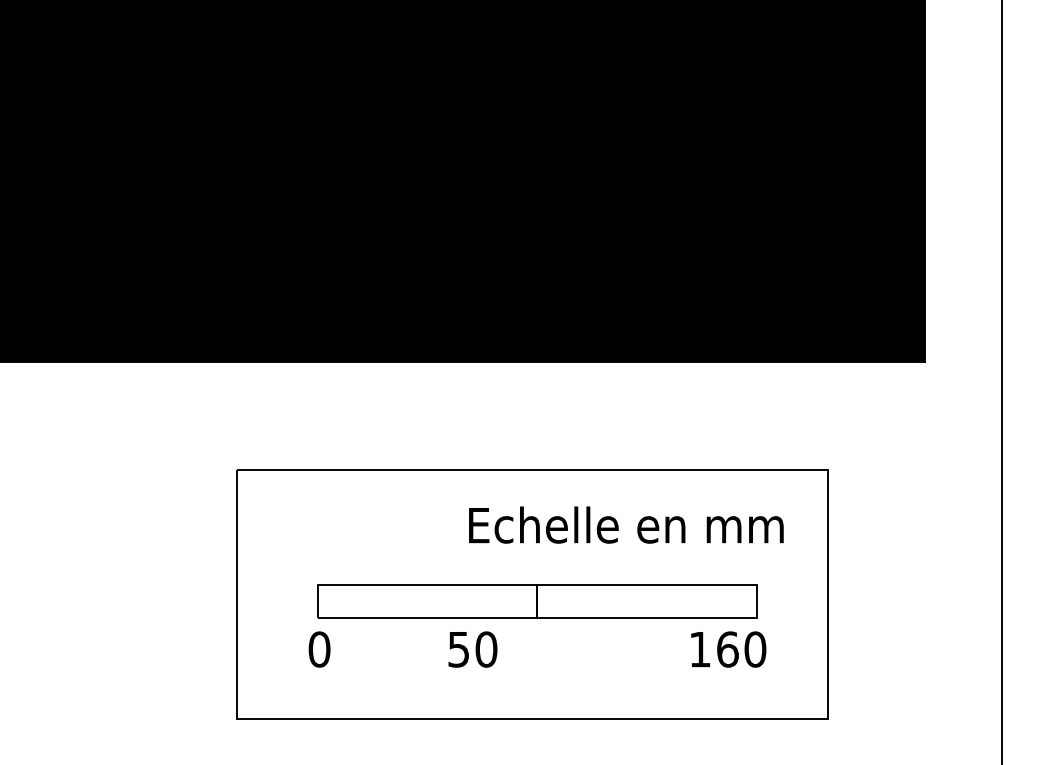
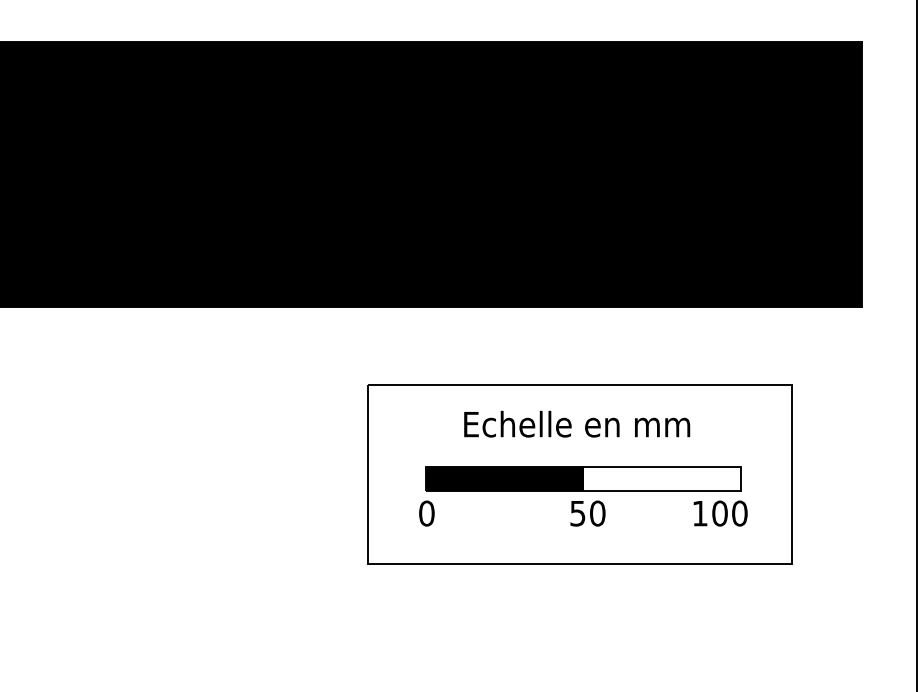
text: (626, 524) -> (577, 423), moved
fill: (427, 600) -> (504, 478), added
text: (472, 649) -> (587, 513), moved
text: (727, 649) -> (719, 513), 160 -> 100

